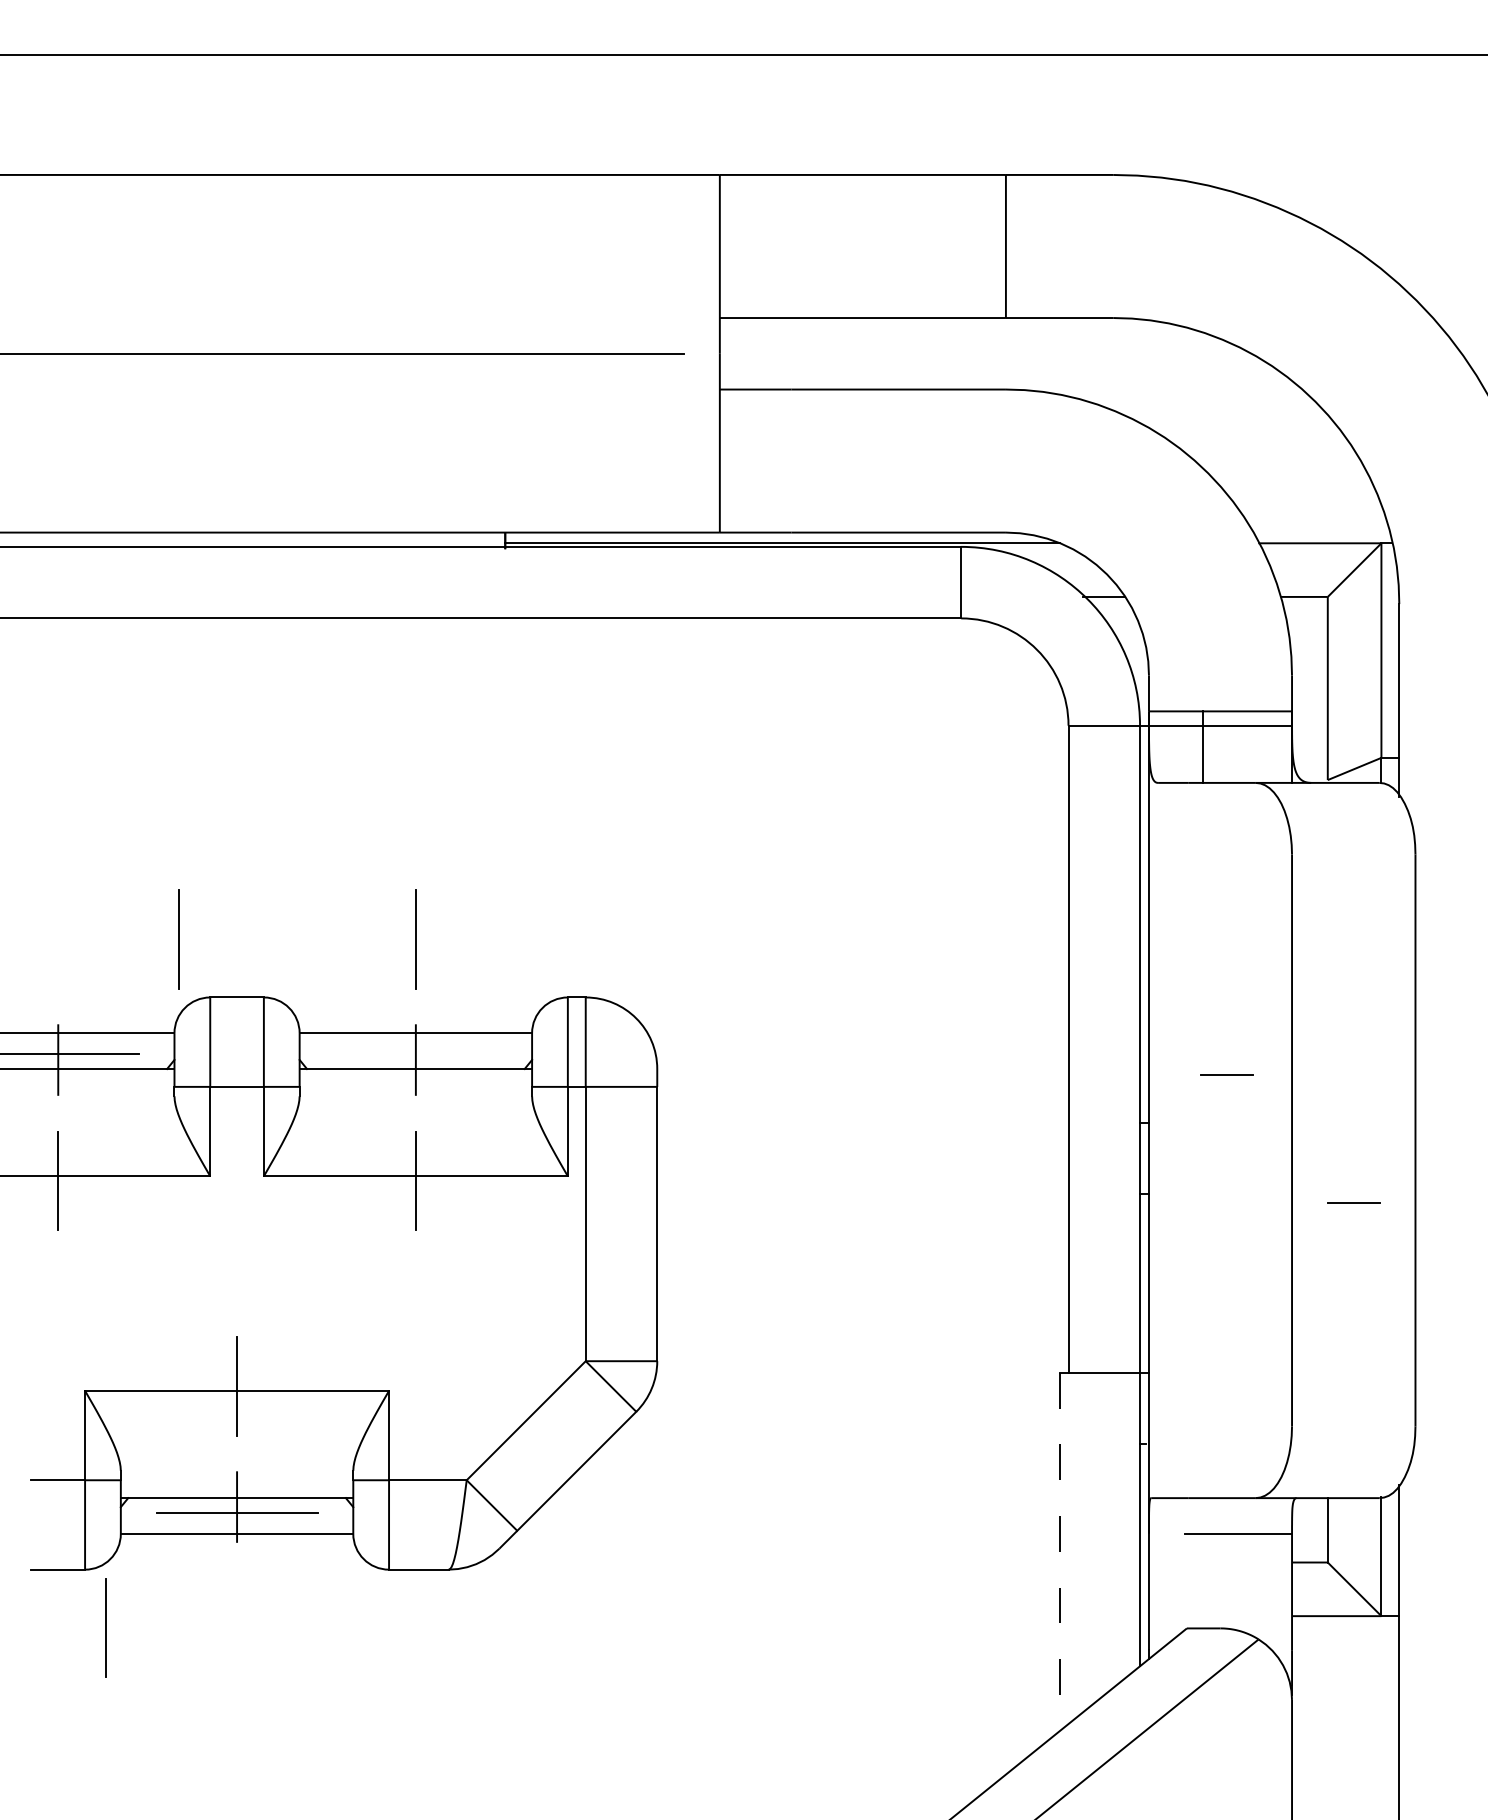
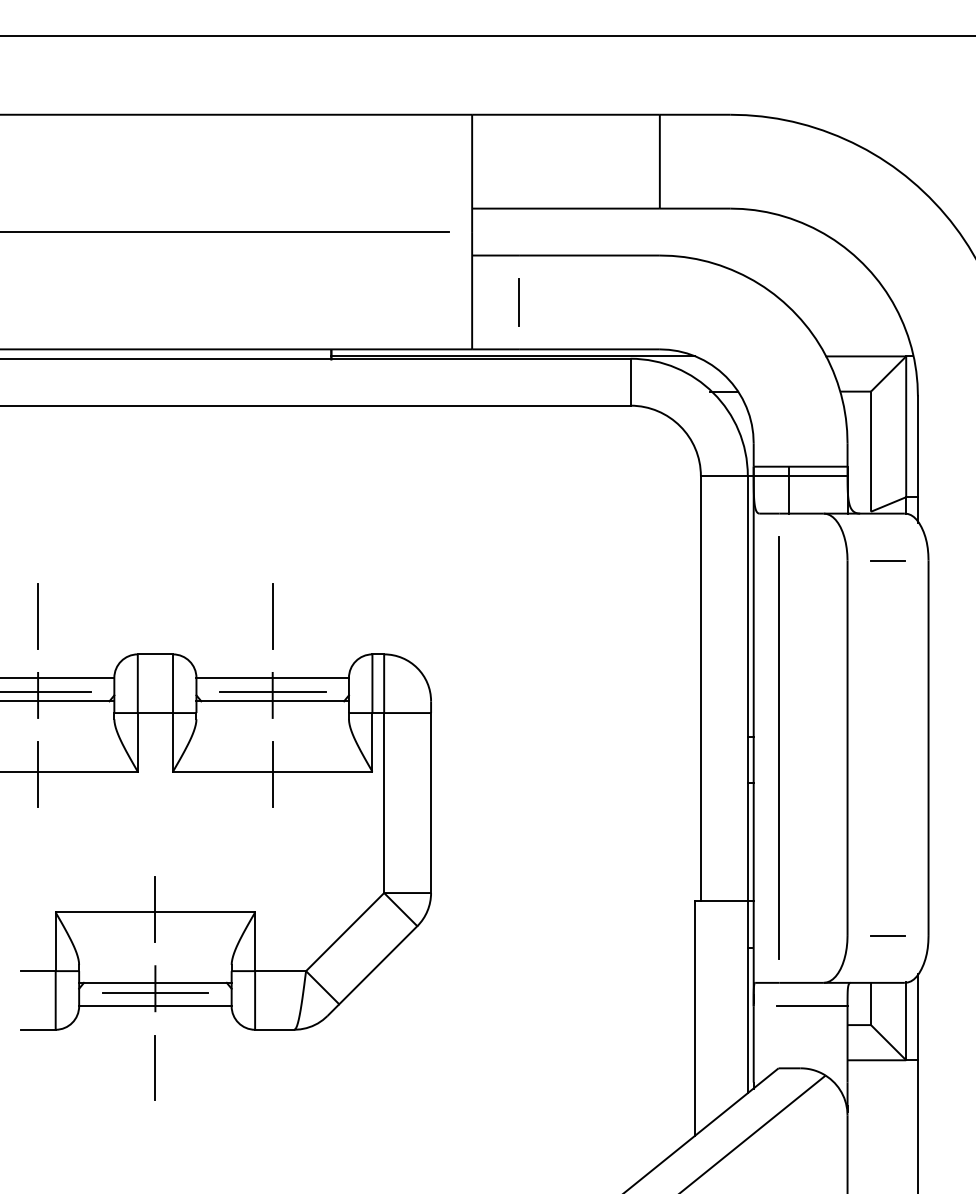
line: (792, 461) -> (519, 302), added
line: (177, 939) -> (37, 616), moved
line: (415, 1054) -> (272, 691), added
line: (1226, 1075) -> (887, 560), moved
line: (1188, 1140) -> (779, 748), added
line: (1352, 1201) -> (887, 935), moved
line: (1060, 1552) -> (695, 1018), dashed -> solid
line: (104, 1627) -> (154, 1067), moved

